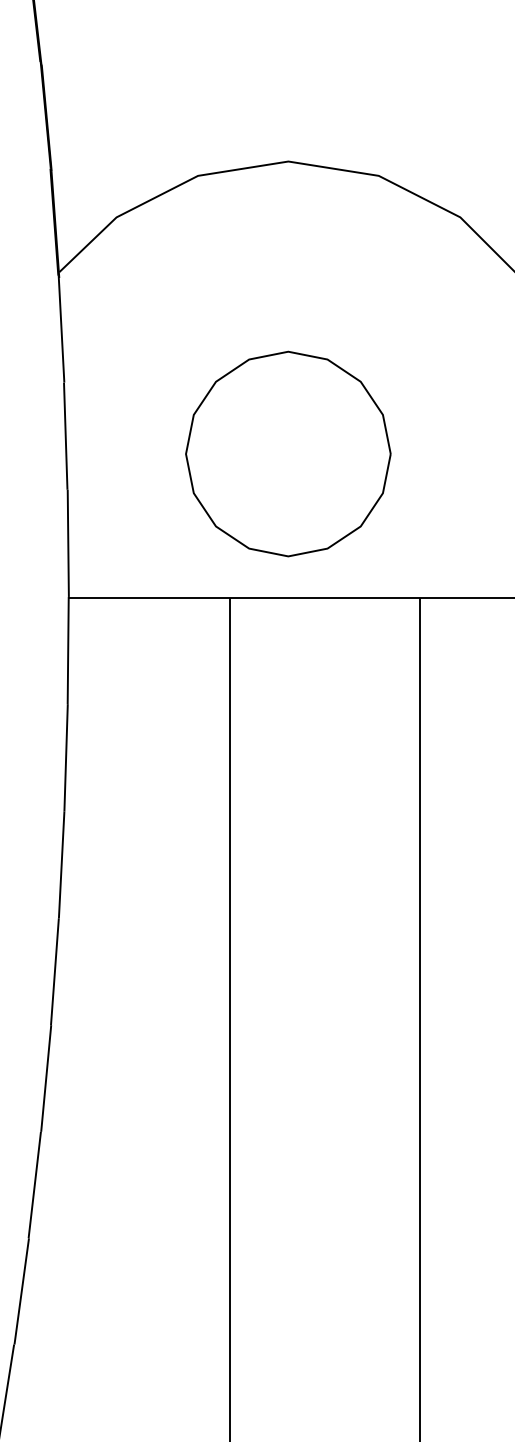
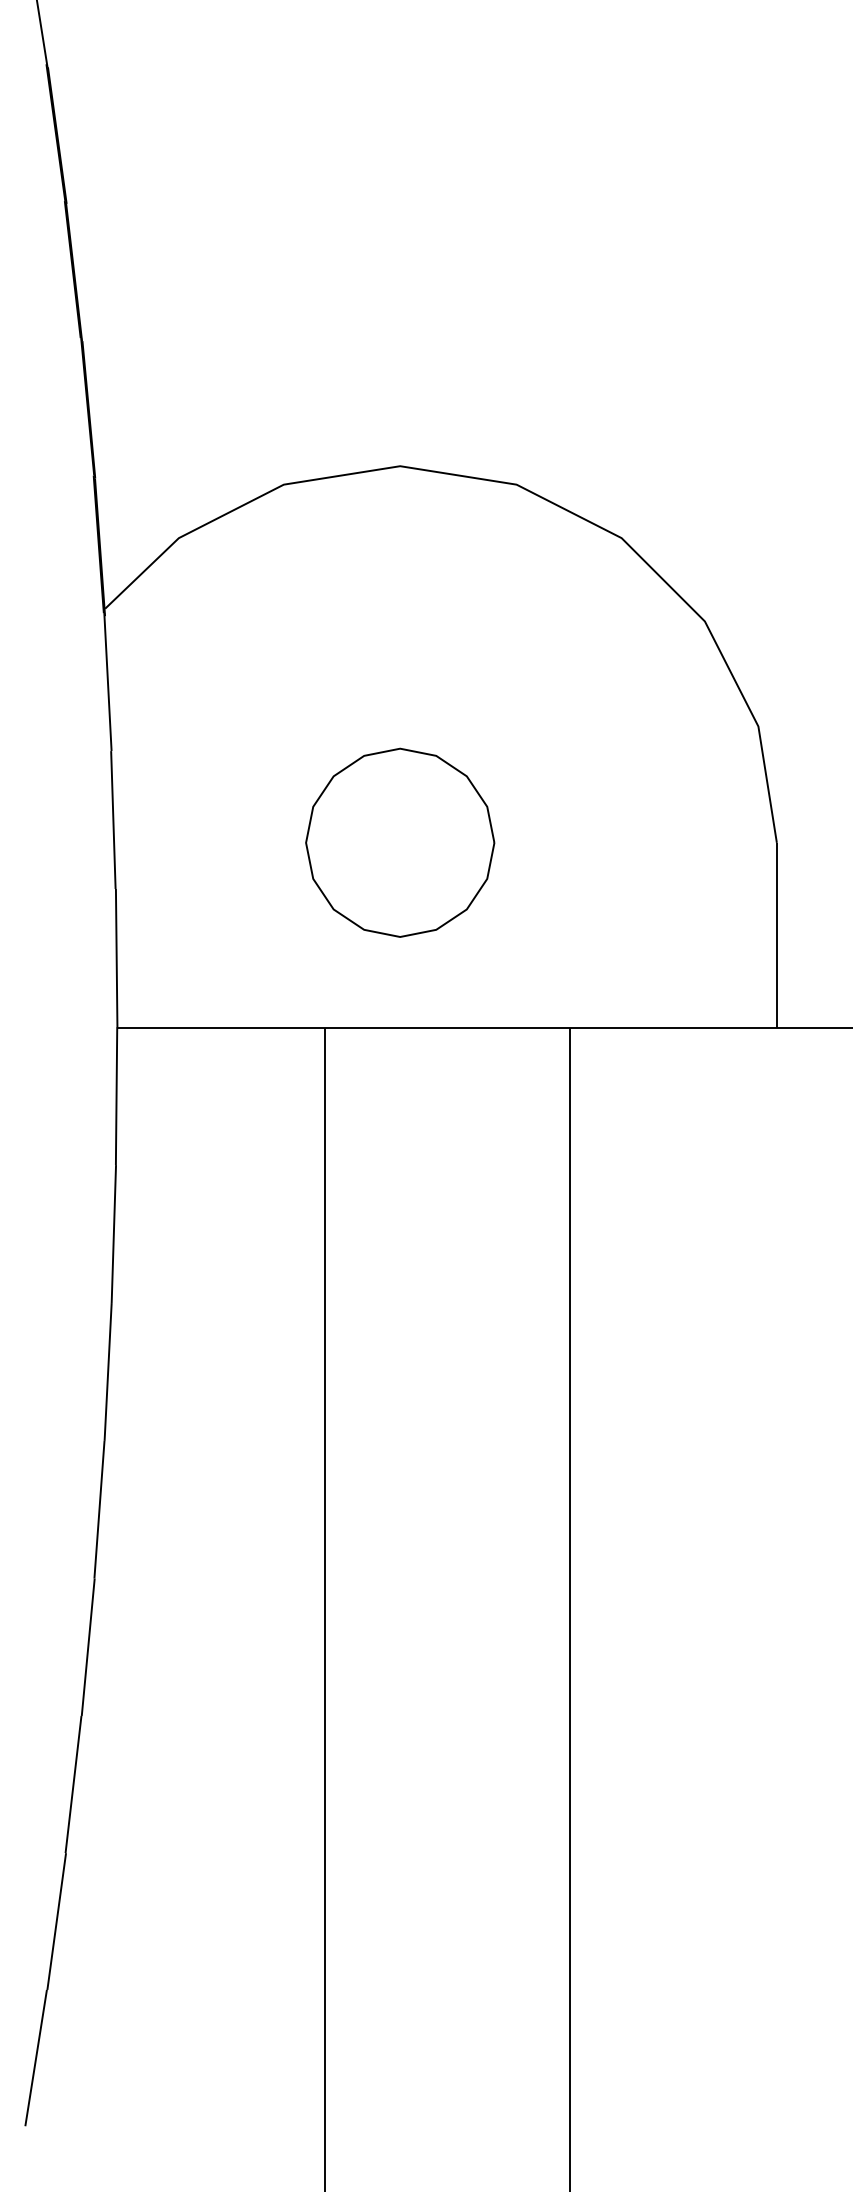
part: (288, 453) -> (400, 842), size x0.71

